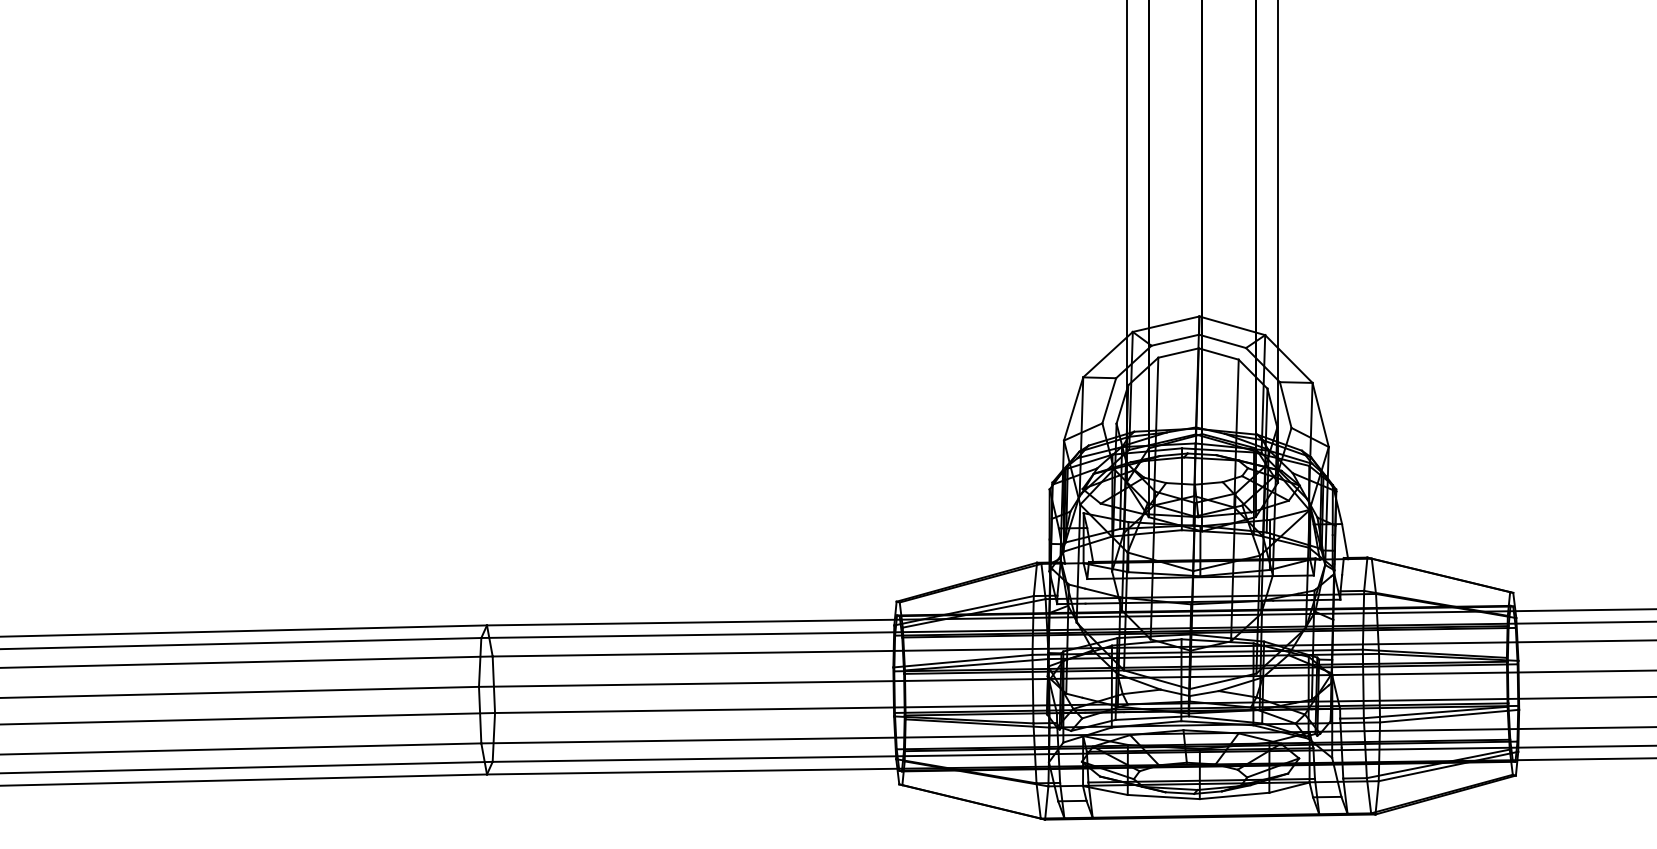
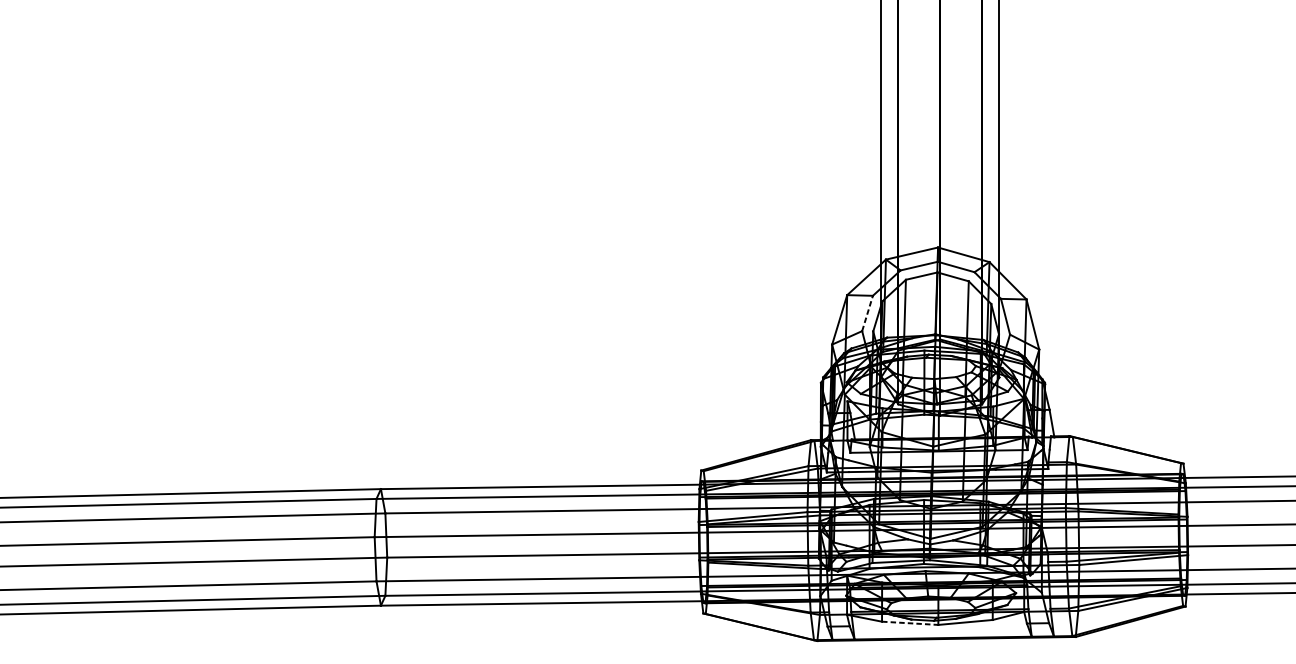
line: (1109, 400) -> (867, 313), solid -> dashed
line: (1164, 797) -> (910, 623), solid -> dashed

